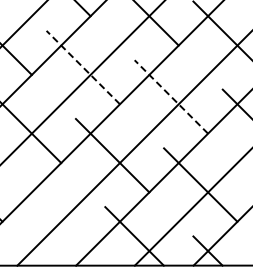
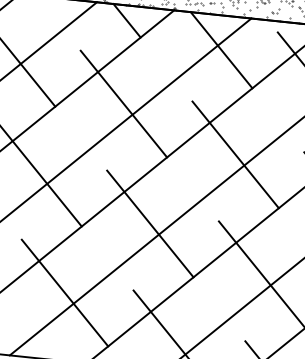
line: (83, 67) -> (124, 103), dashed -> solid
line: (171, 96) -> (235, 154), dashed -> solid
line: (53, 214) -> (64, 293), added

